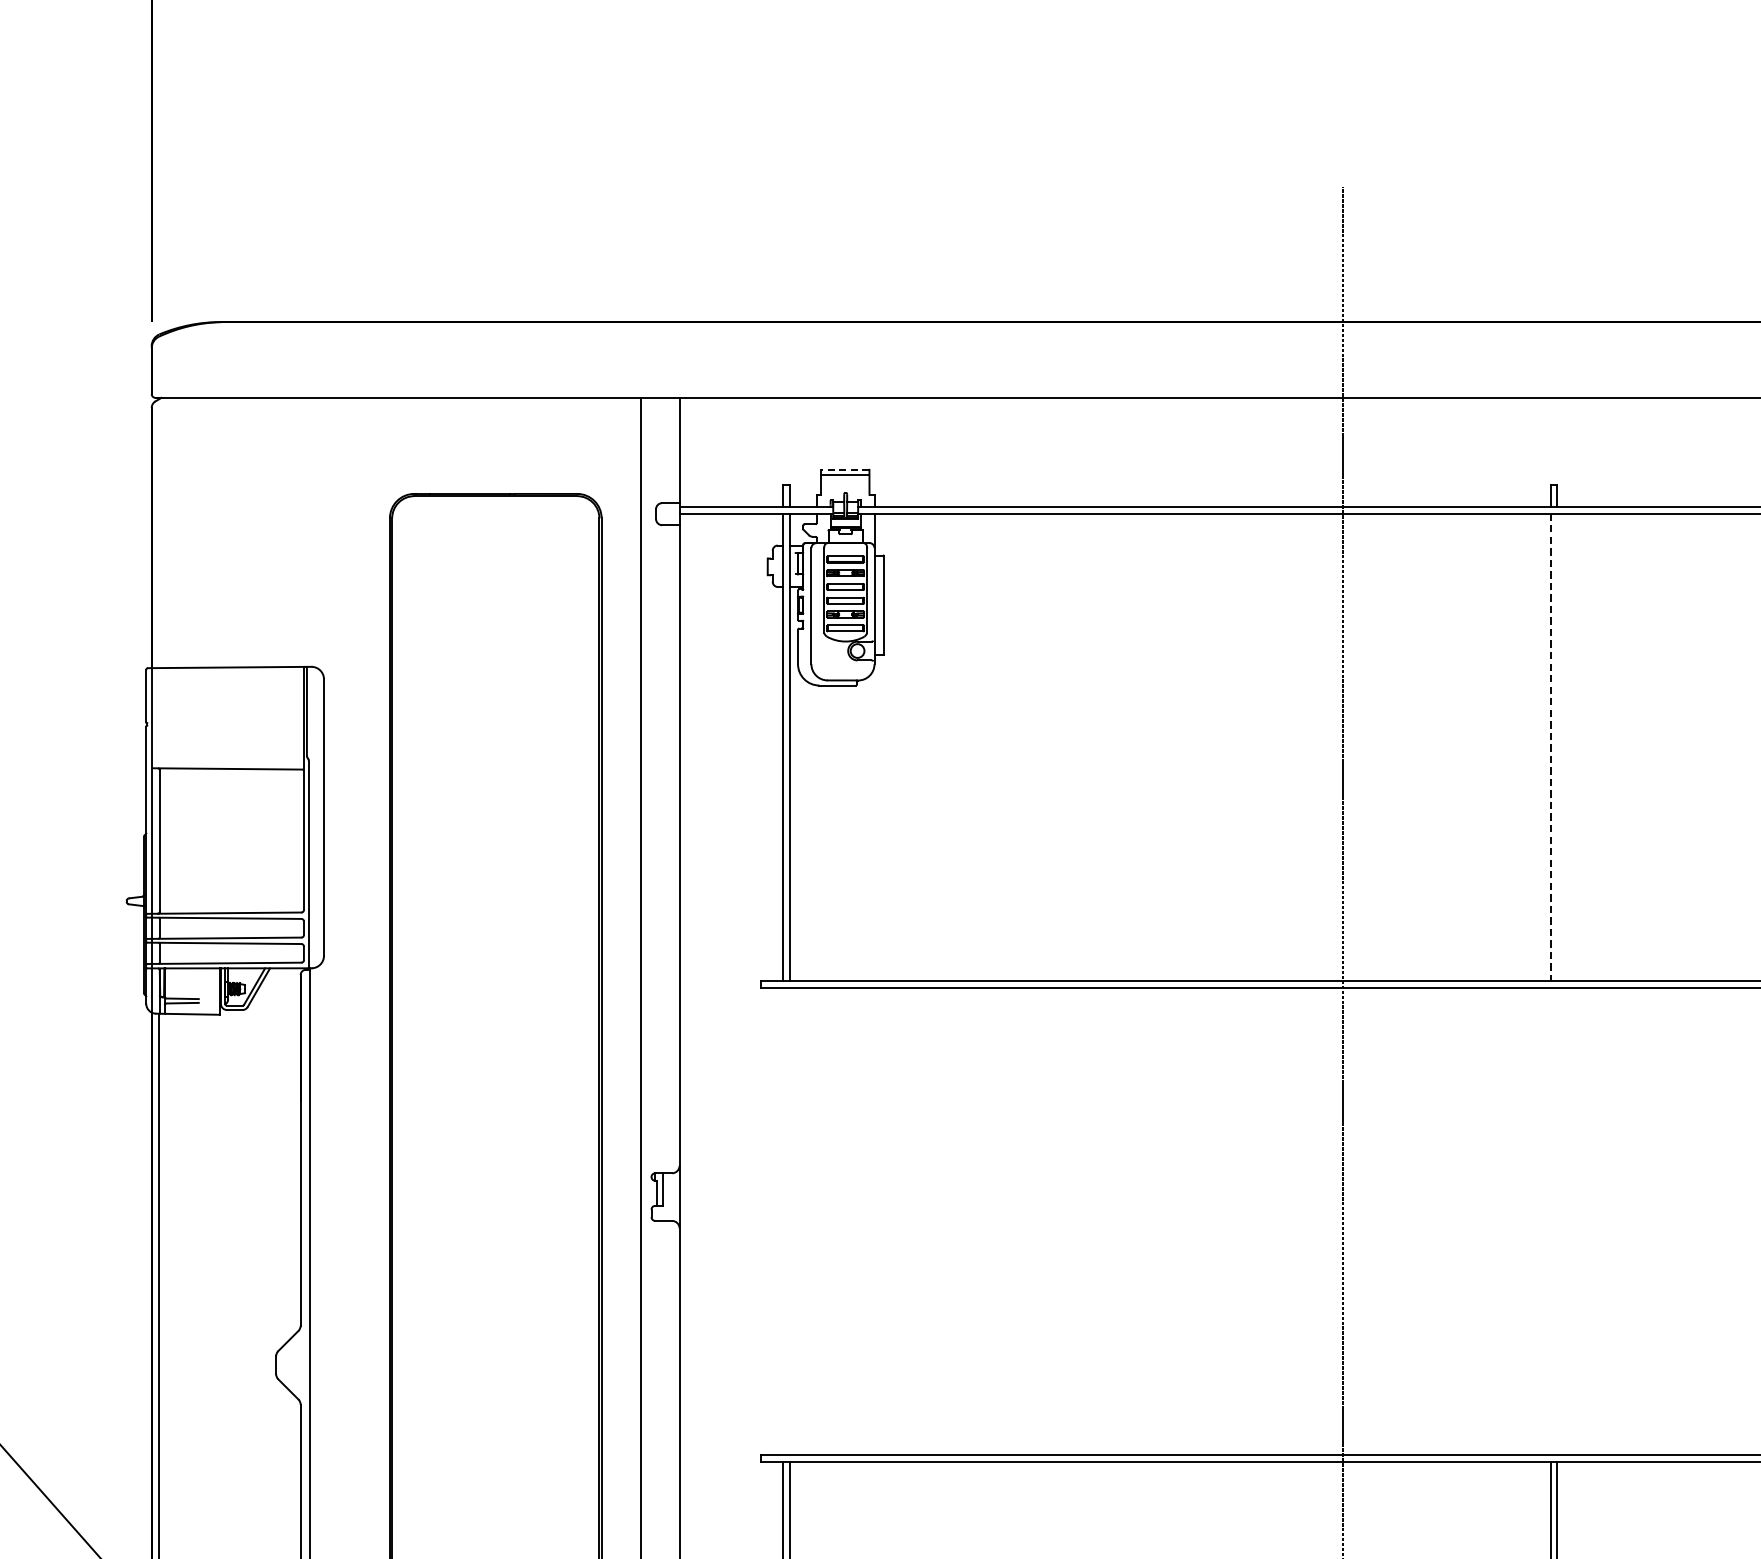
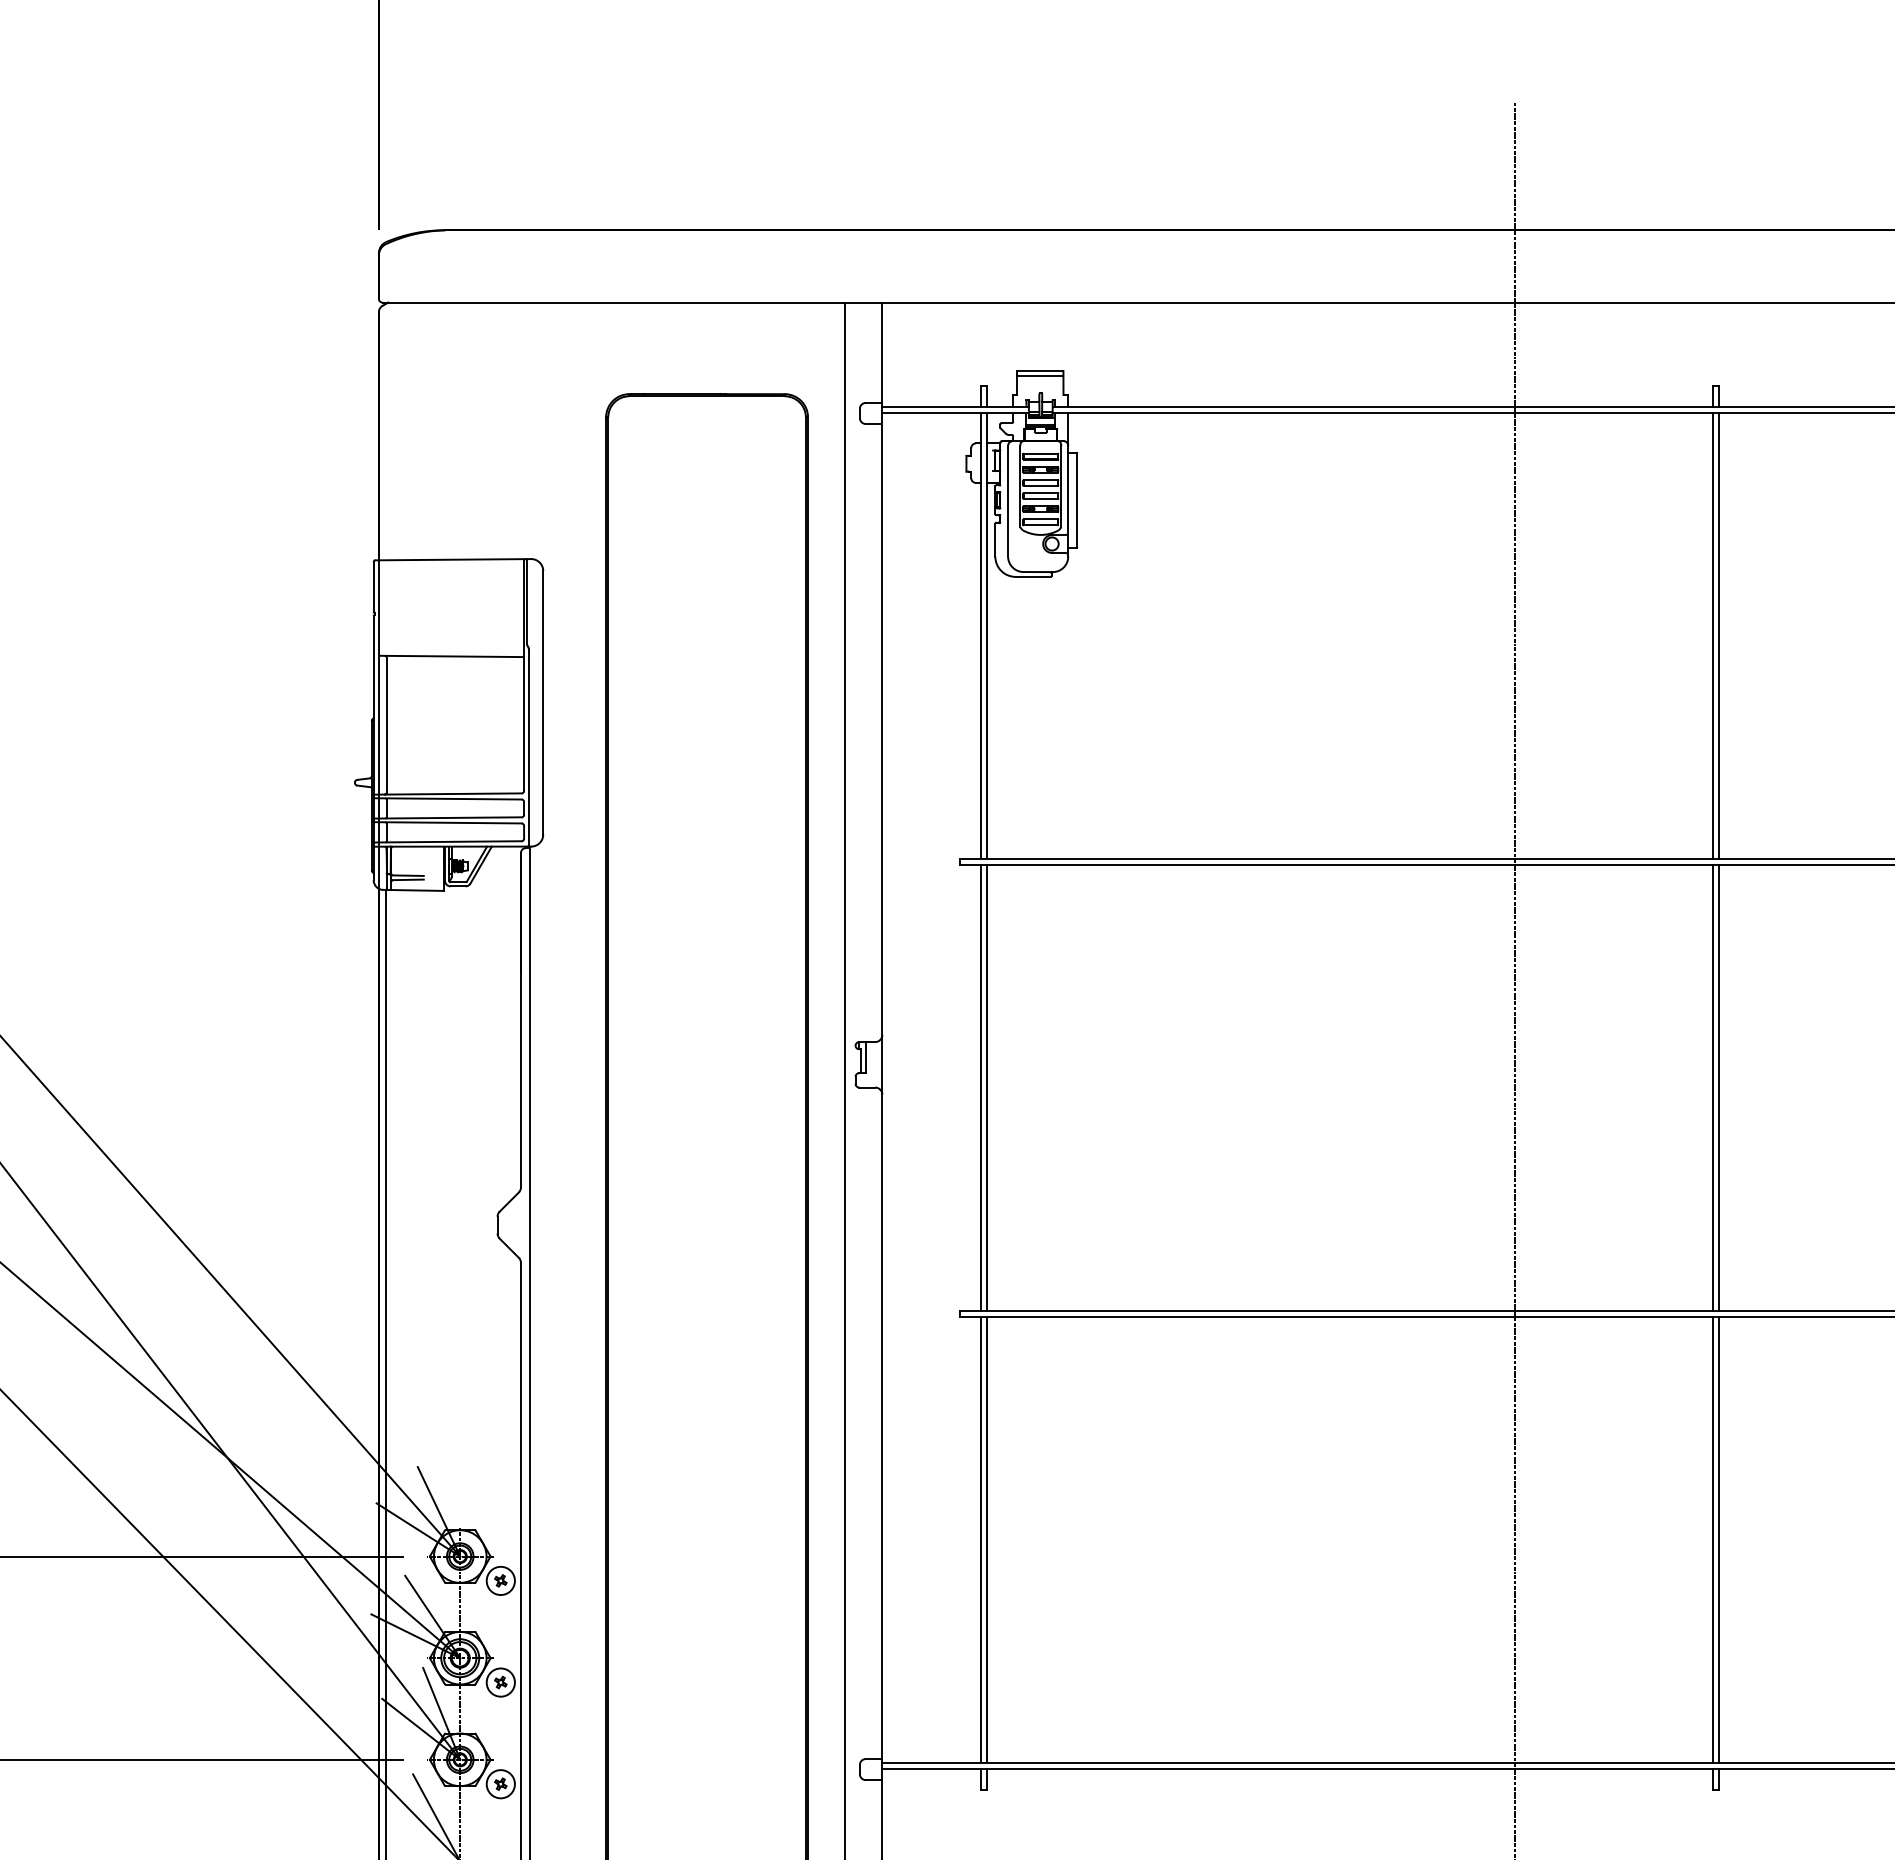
line: (844, 470) -> (1039, 371), dashed -> solid
line: (1557, 746) -> (1719, 635), added
line: (1551, 748) -> (1713, 636), dashed -> solid
line: (783, 1220) -> (981, 1087), added
line: (789, 1220) -> (987, 1087), added
line: (1551, 1220) -> (1713, 1087), added
line: (1557, 1220) -> (1719, 1087), added

